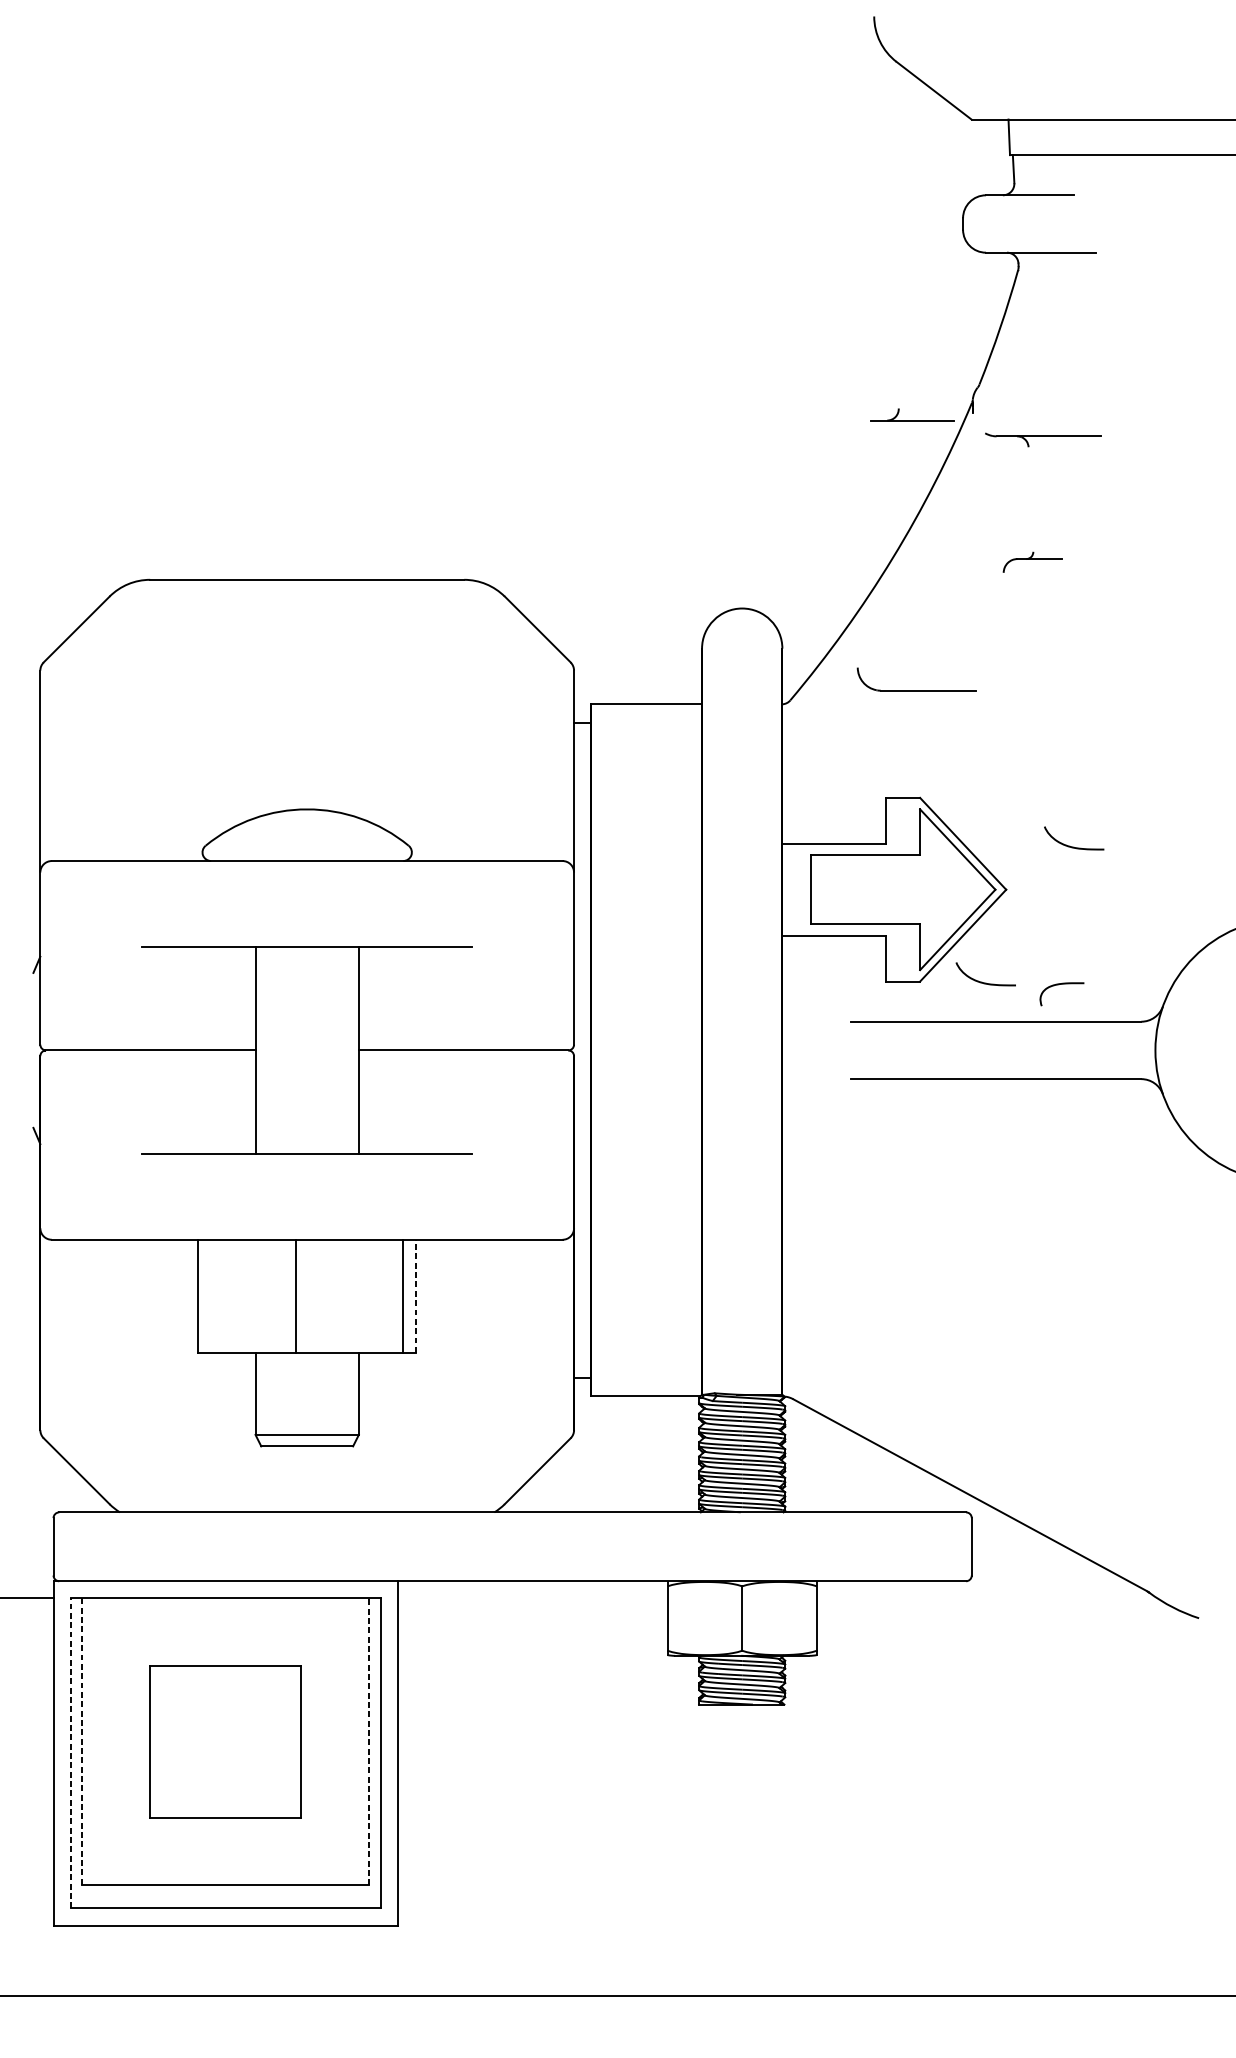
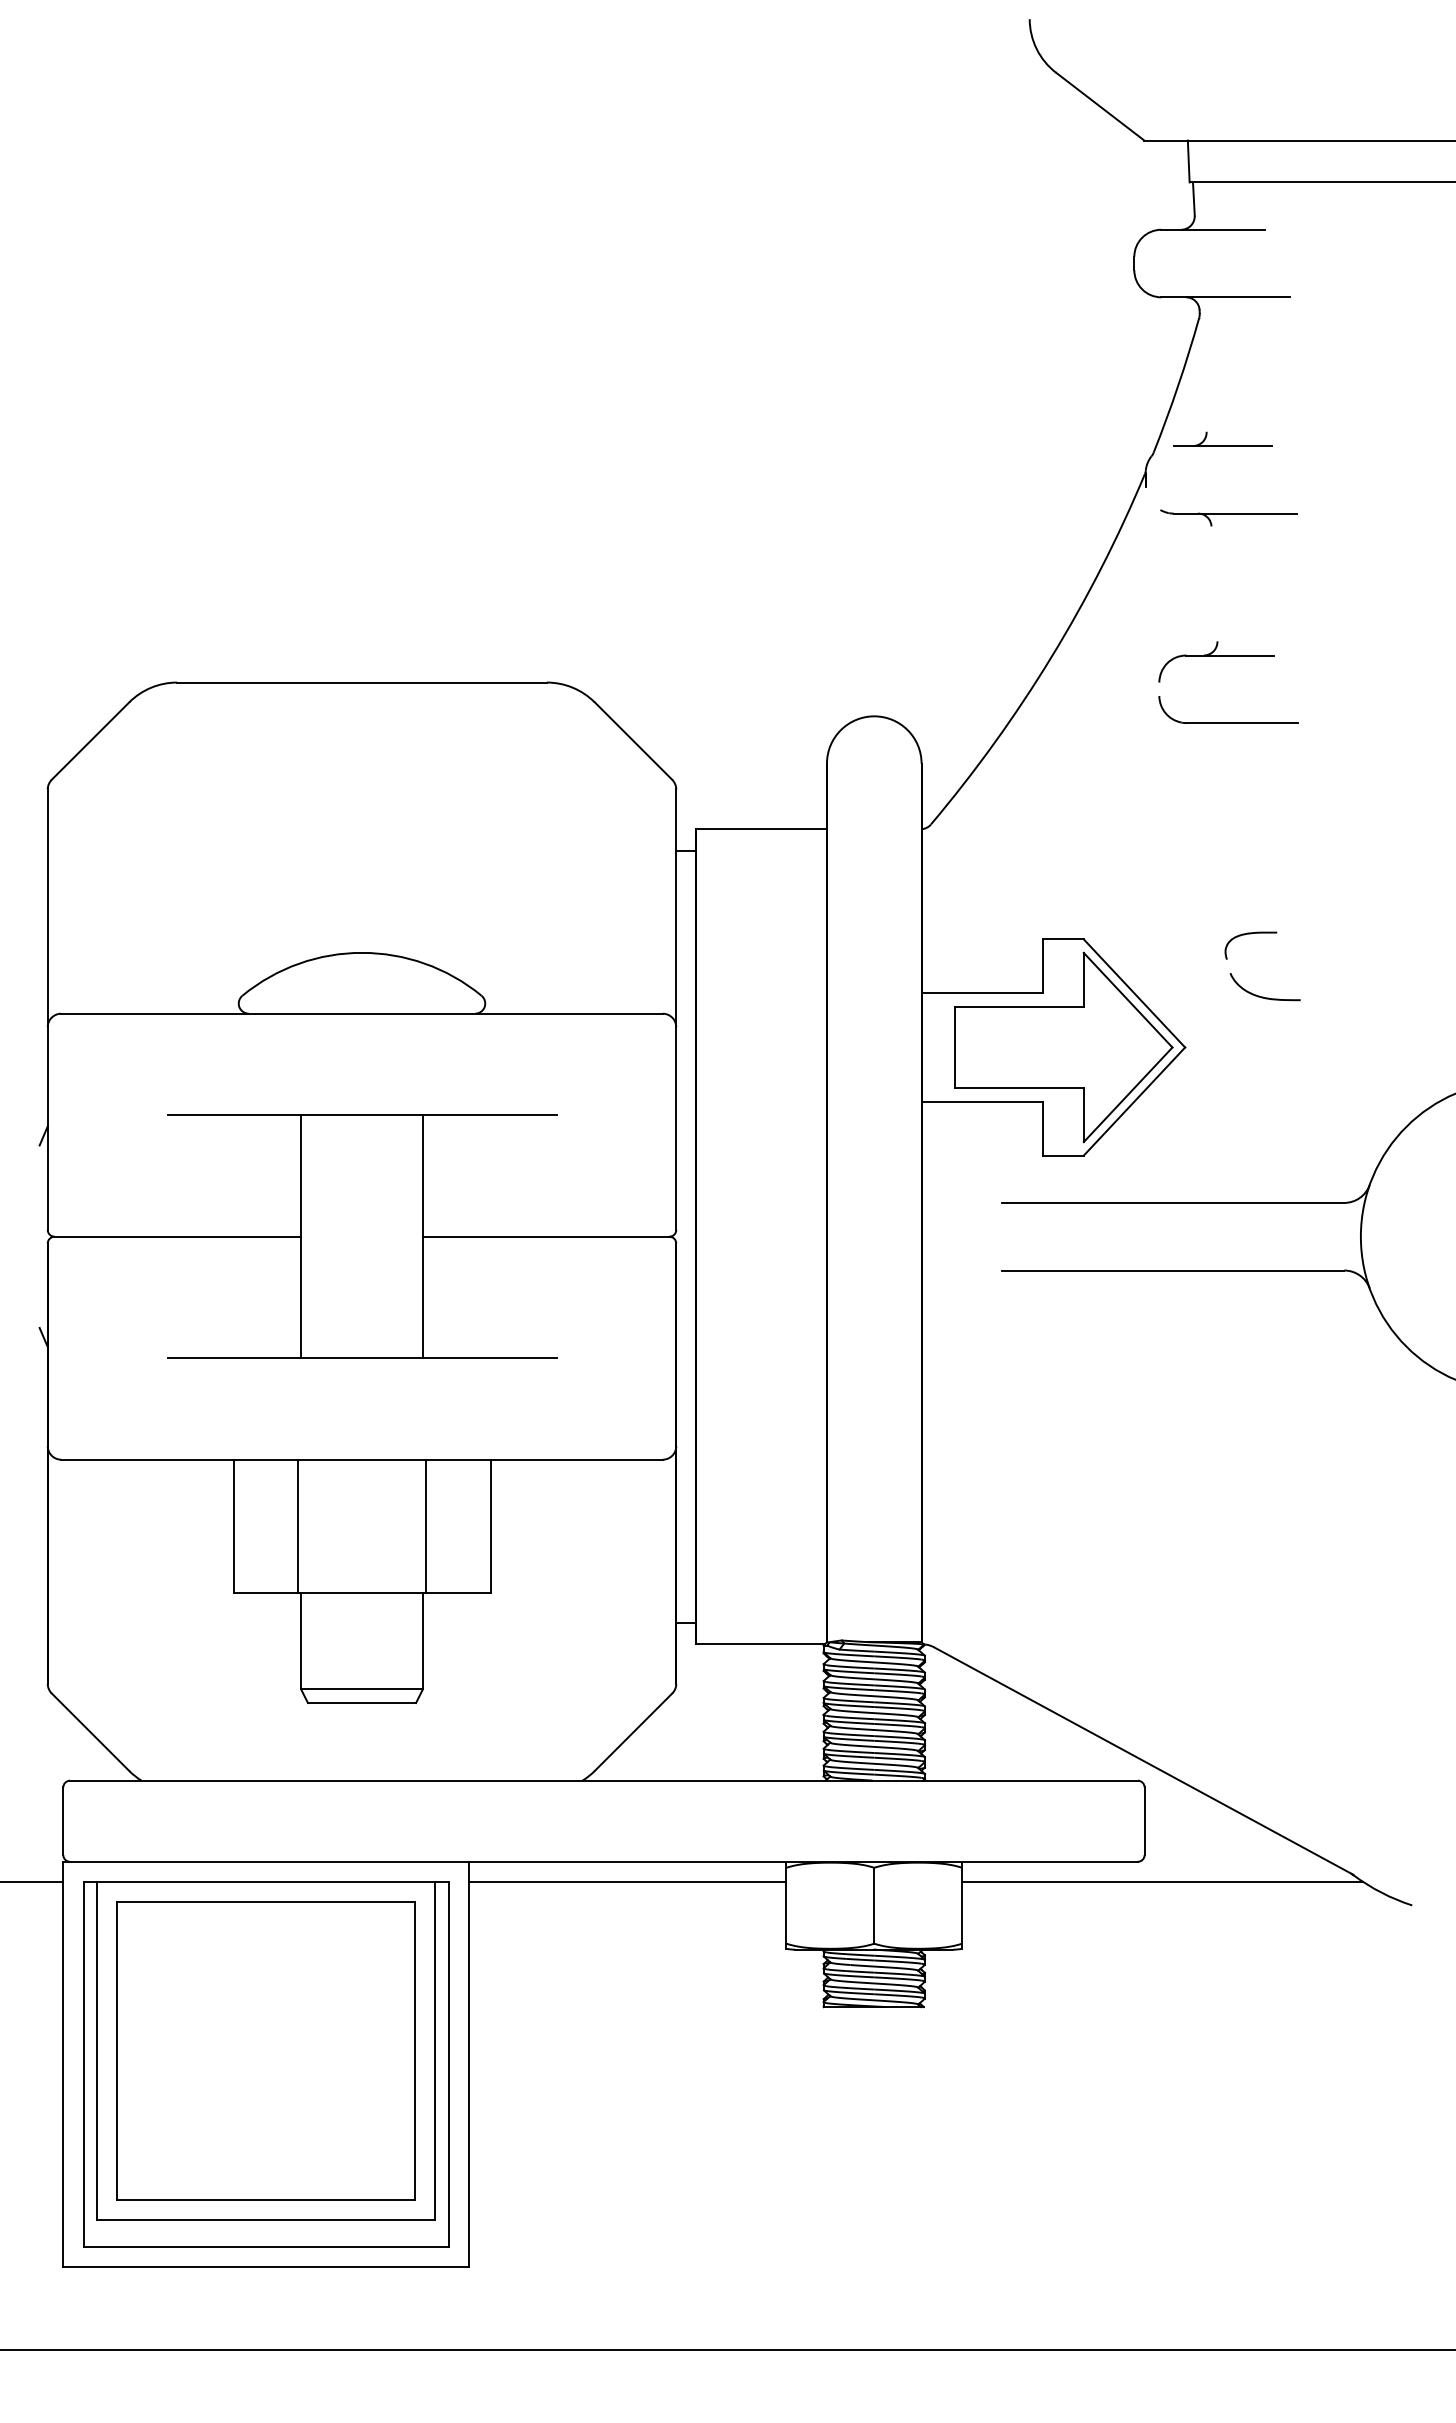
part: (912, 420) -> (1222, 445), moved
part: (1032, 561) -> (1216, 661), size x1.67
part: (916, 690) -> (1228, 722), moved
curve: (984, 982) -> (1159, 1156), removed
curve: (1061, 984) -> (1250, 934), moved
line: (296, 1295) -> (298, 1525), moved
line: (402, 1295) -> (426, 1525), moved
line: (416, 1296) -> (490, 1526), dashed -> solid
line: (532, 1598) -> (627, 1882), added
line: (986, 1598) -> (1162, 1882), added
part: (225, 1741) -> (265, 2050), size x1.67
line: (82, 1742) -> (97, 2051), dashed -> solid
line: (369, 1742) -> (435, 2051), dashed -> solid
line: (70, 1753) -> (83, 2064), dashed -> solid

